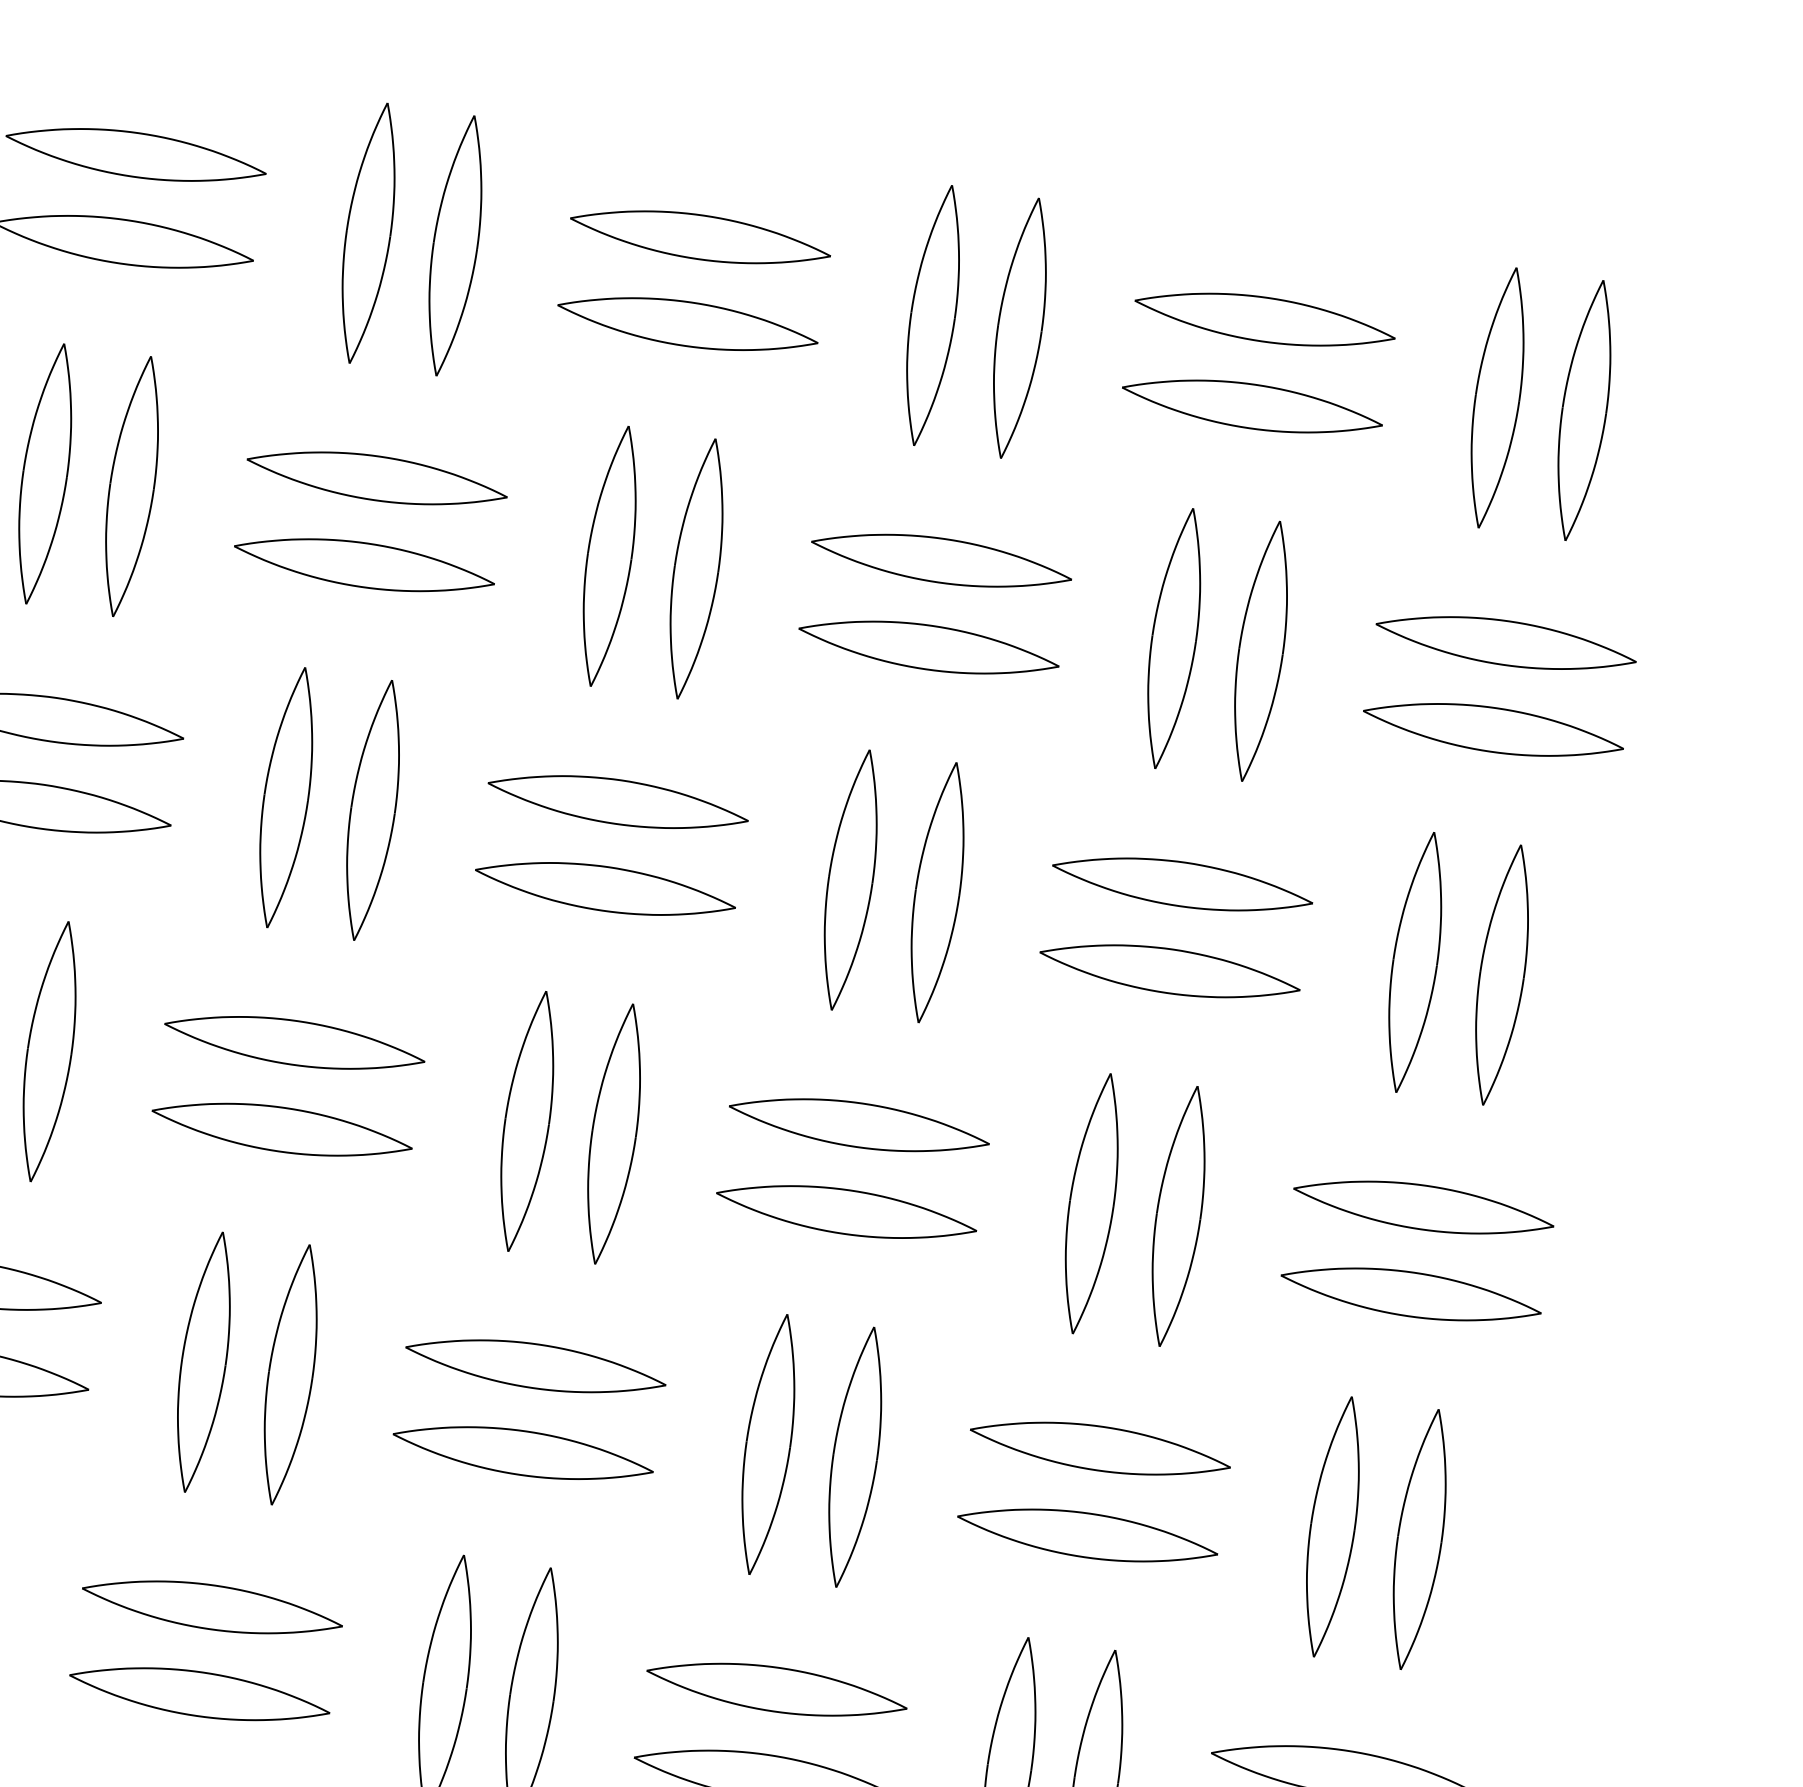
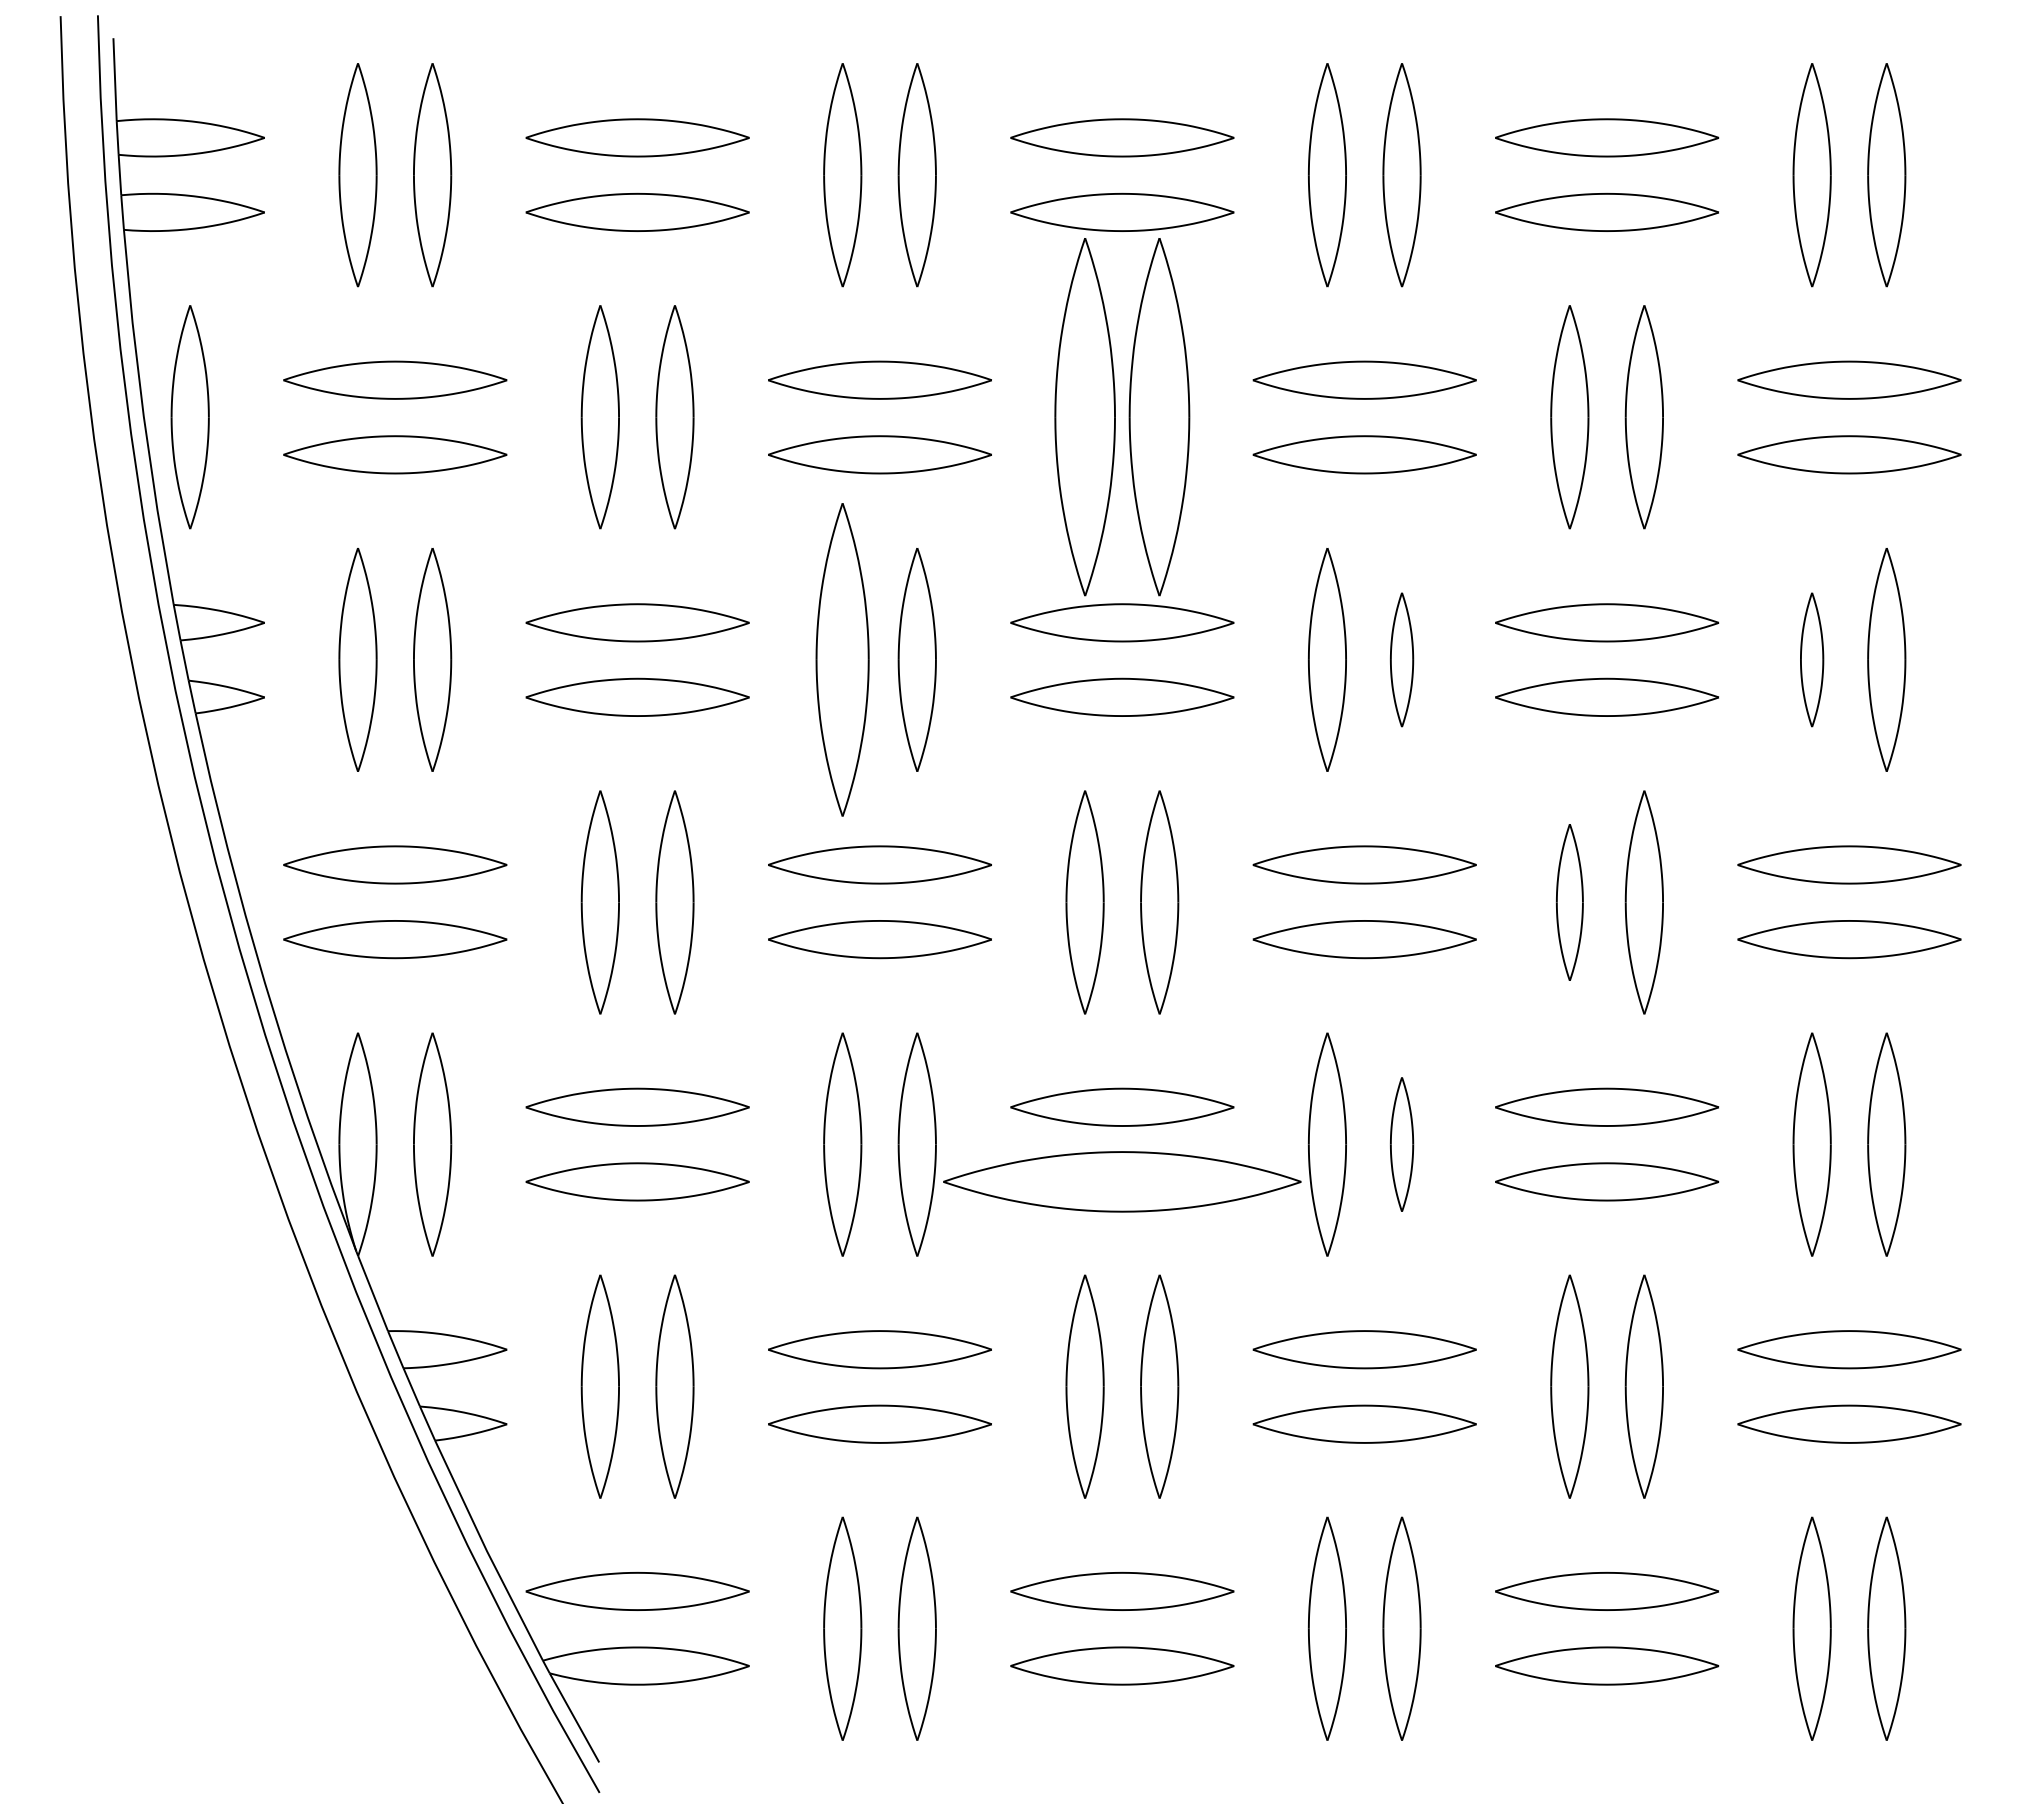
part: (608, 556) -> (1084, 417), size x1.6
part: (696, 569) -> (1159, 417), size x1.6
part: (286, 797) -> (842, 659), size x1.4
part: (937, 892) -> (1401, 659), size x0.6
part: (1414, 961) -> (1811, 659), size x0.6
part: (1091, 1203) -> (1569, 902), size x0.7
part: (523, 1452) -> (1122, 1181), size x1.6
part: (854, 1456) -> (1401, 1144), size x0.6

